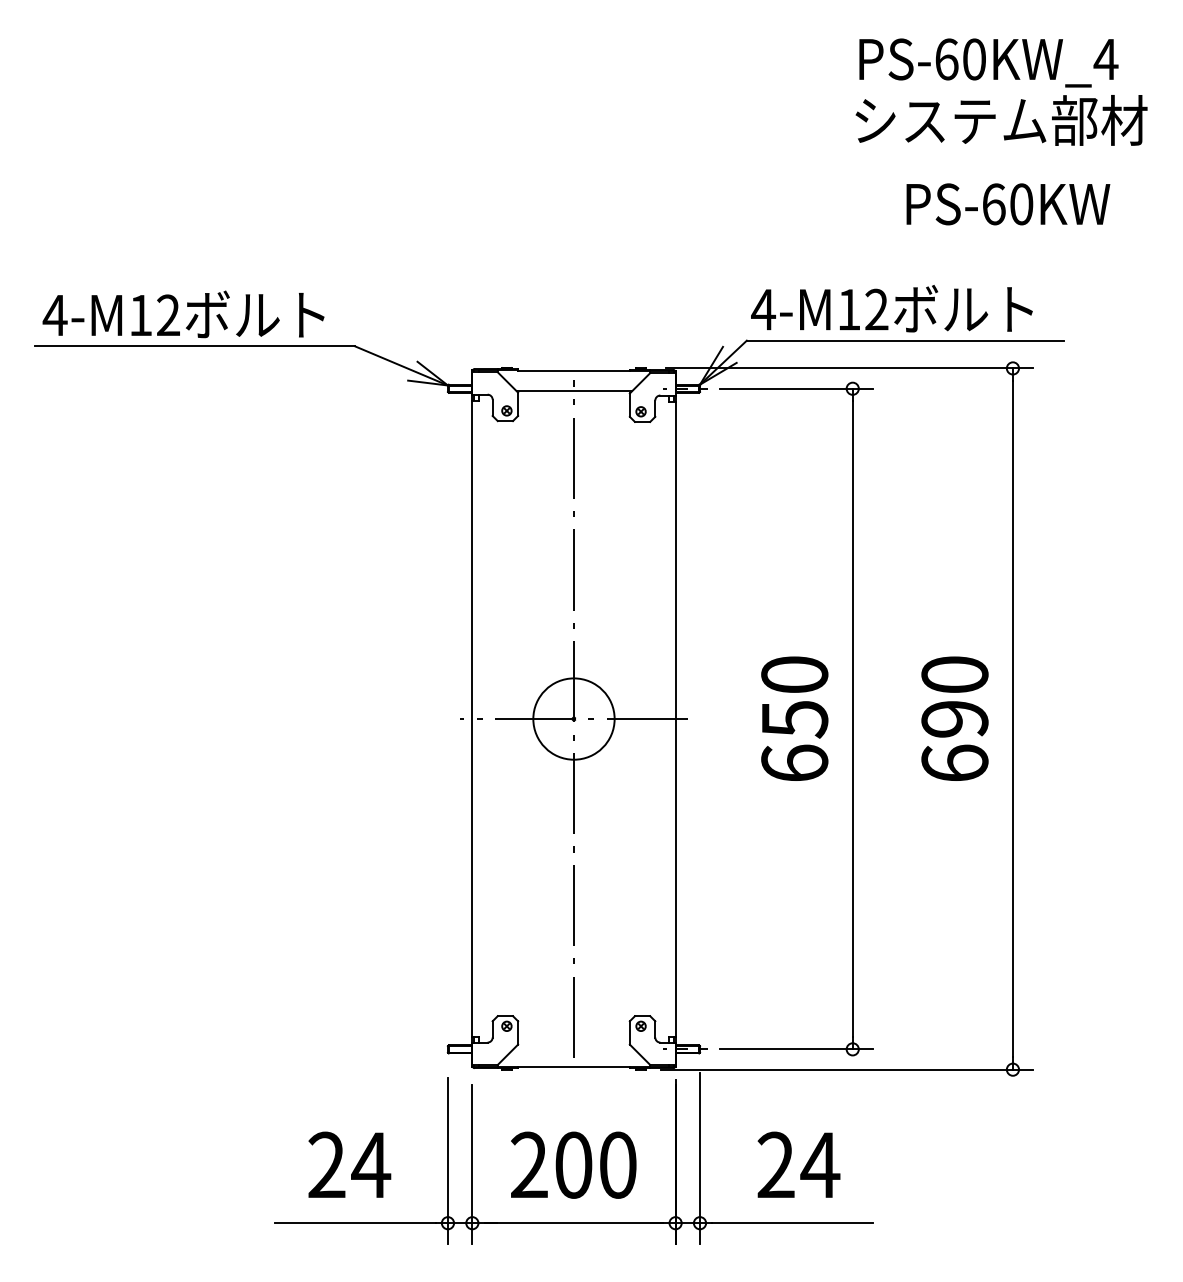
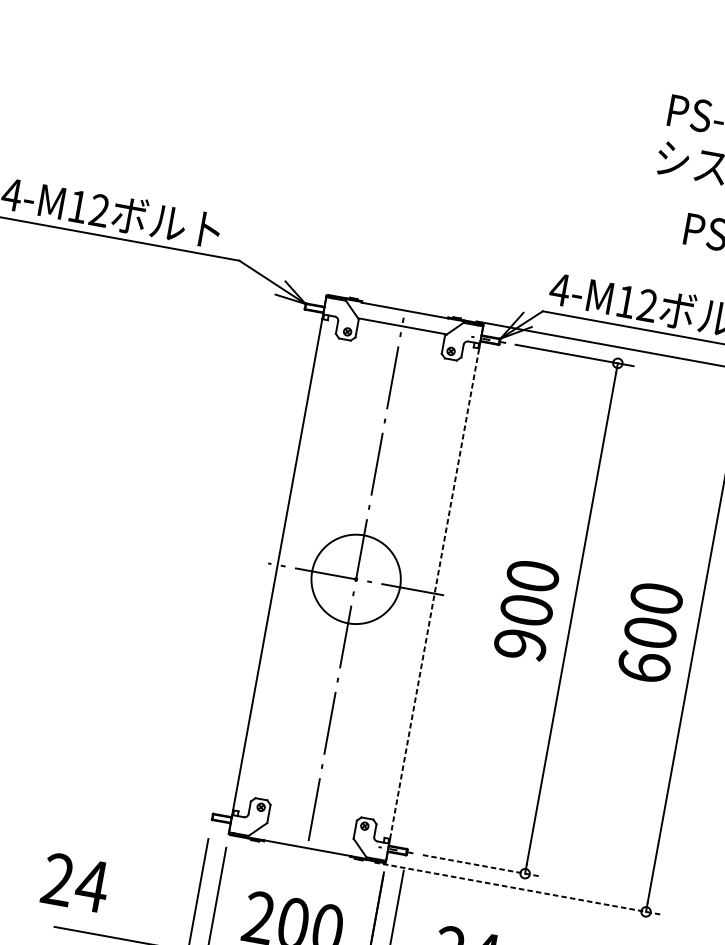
circle: (573, 718) -> (355, 578), size x1.4
line: (675, 718) -> (434, 593), solid -> dashed
text: (954, 718) -> (650, 632), 690 -> 600
text: (794, 740) -> (523, 626), 650 -> 900
line: (797, 1049) -> (482, 866), solid -> dashed
line: (847, 1069) -> (518, 888), solid -> dashed
text: (349, 1164) -> (75, 882), moved

